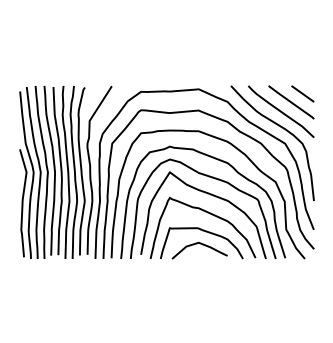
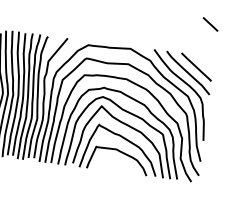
line: (302, 93) -> (210, 24), moved
curve: (202, 245) -> (118, 162), removed

